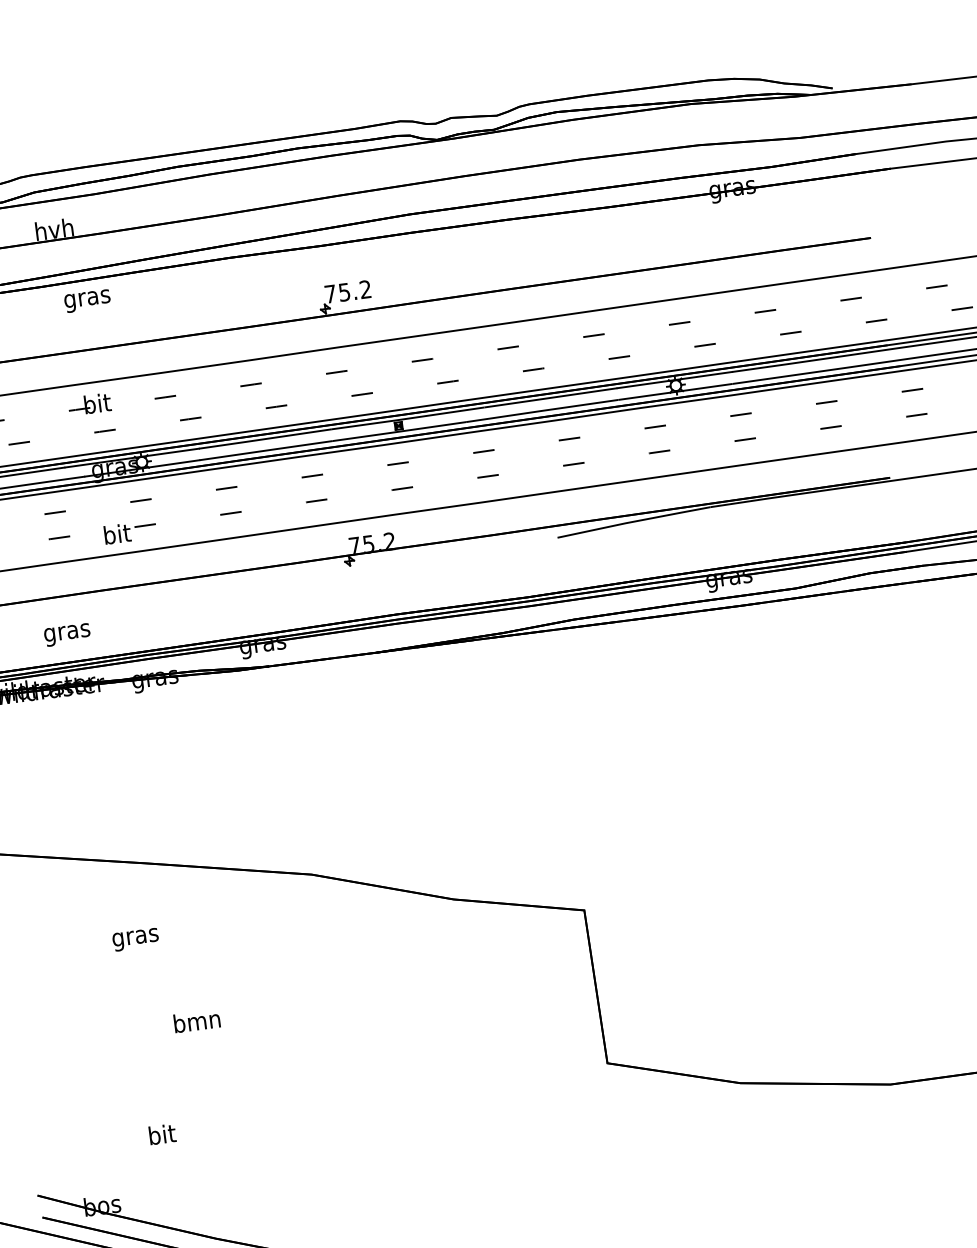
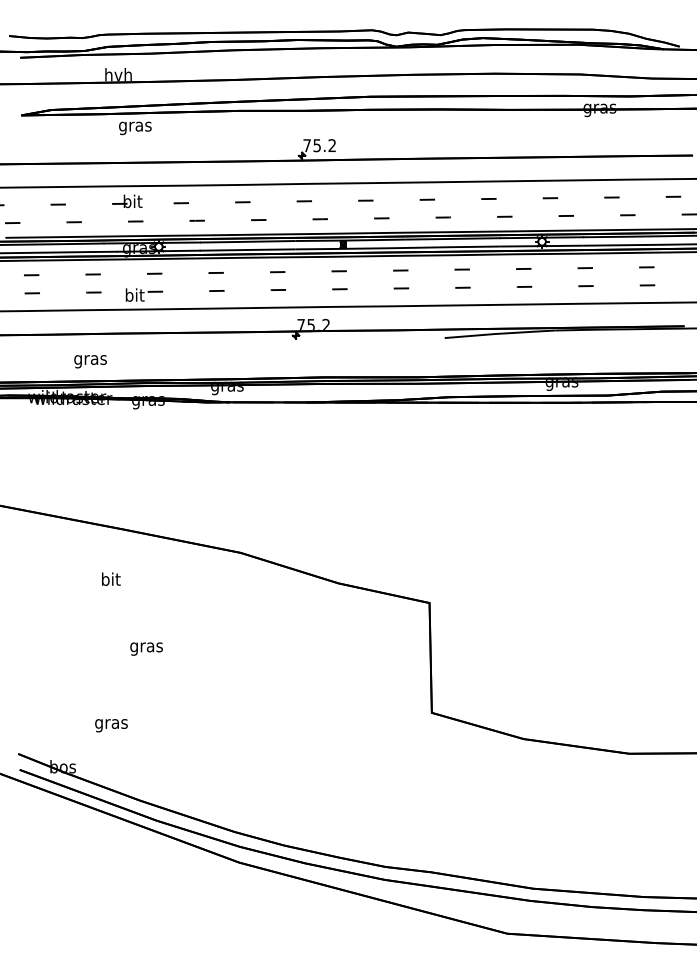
text: (134, 936) -> (110, 580), gras -> bit
text: (197, 1023) -> (146, 647), bmn -> gras
text: (162, 1136) -> (111, 723), bit -> gras

